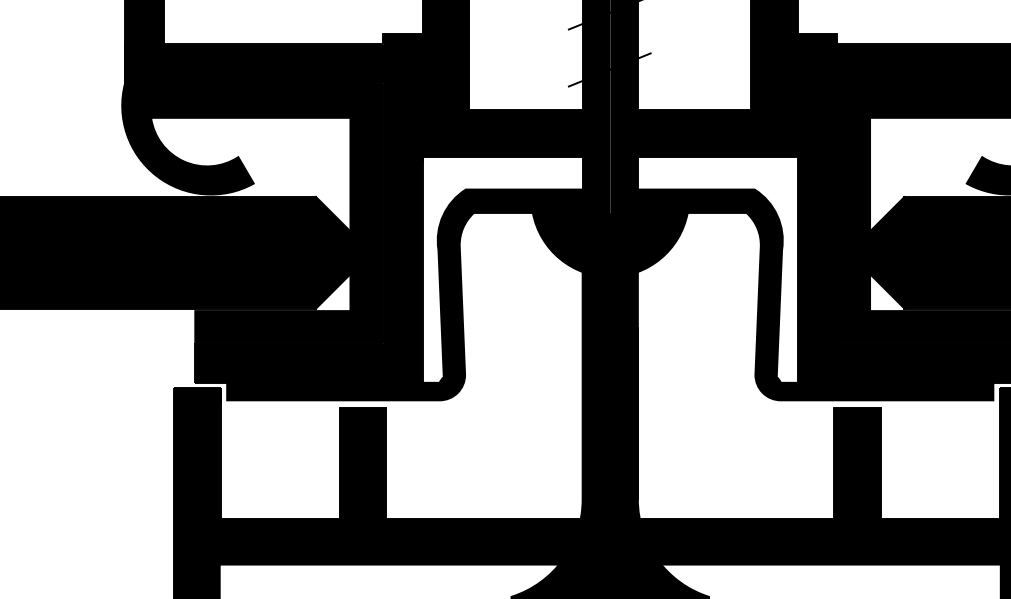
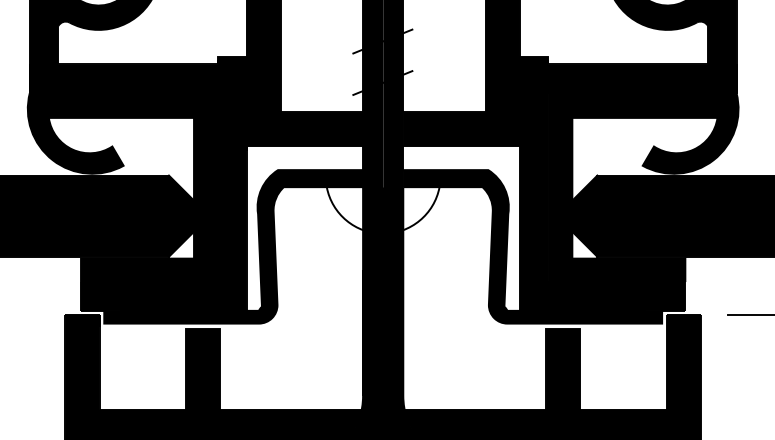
fill: (557, 242) -> (344, 208), removed
fill: (662, 242) -> (421, 208), removed

